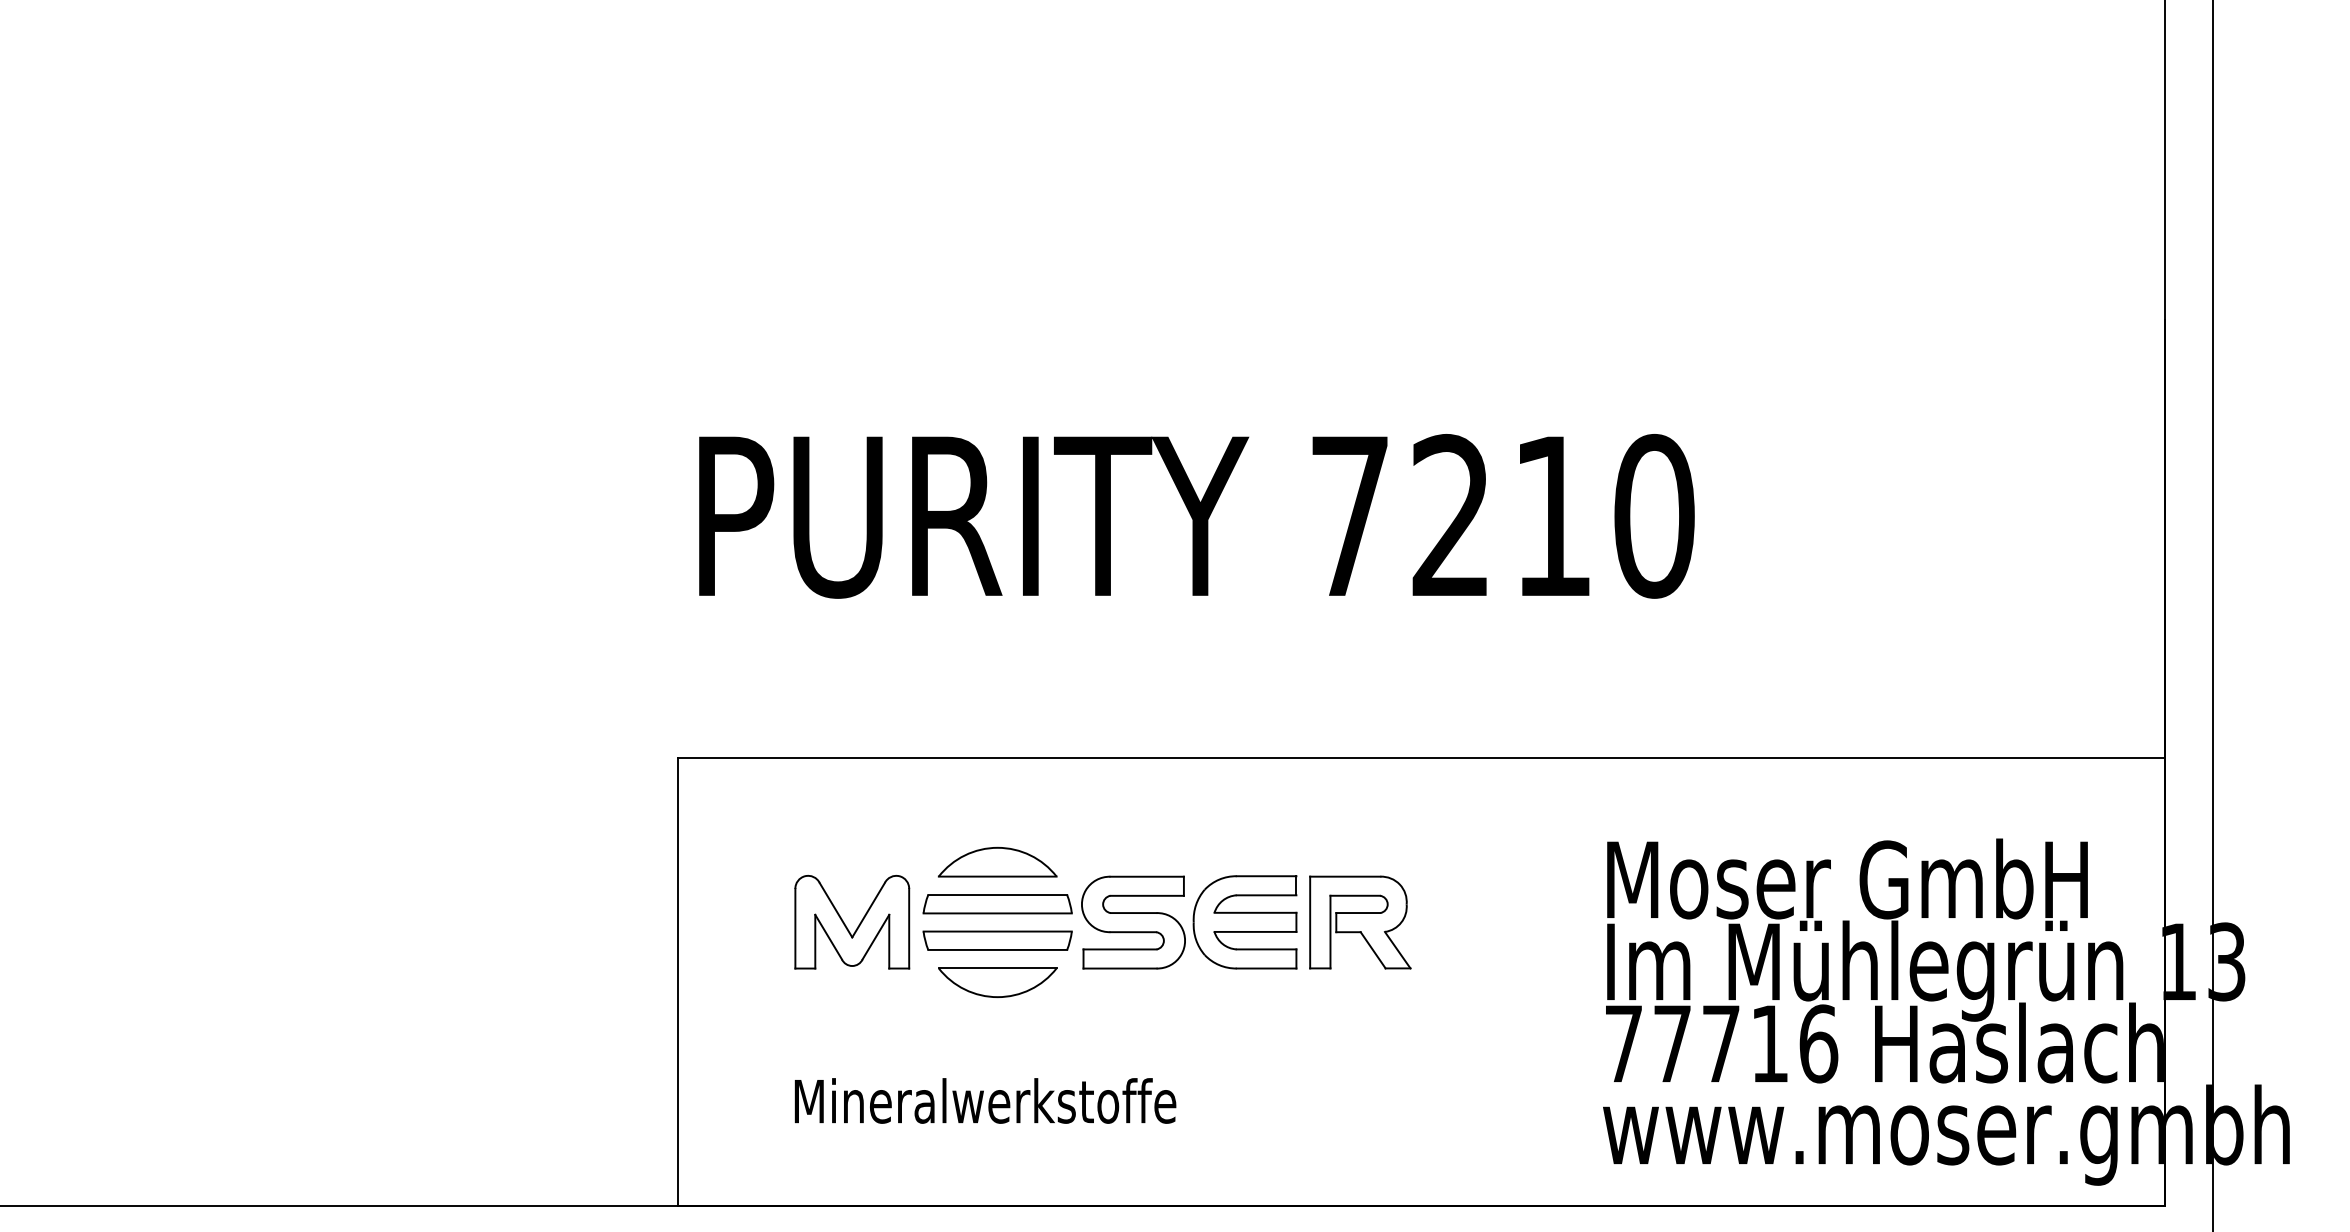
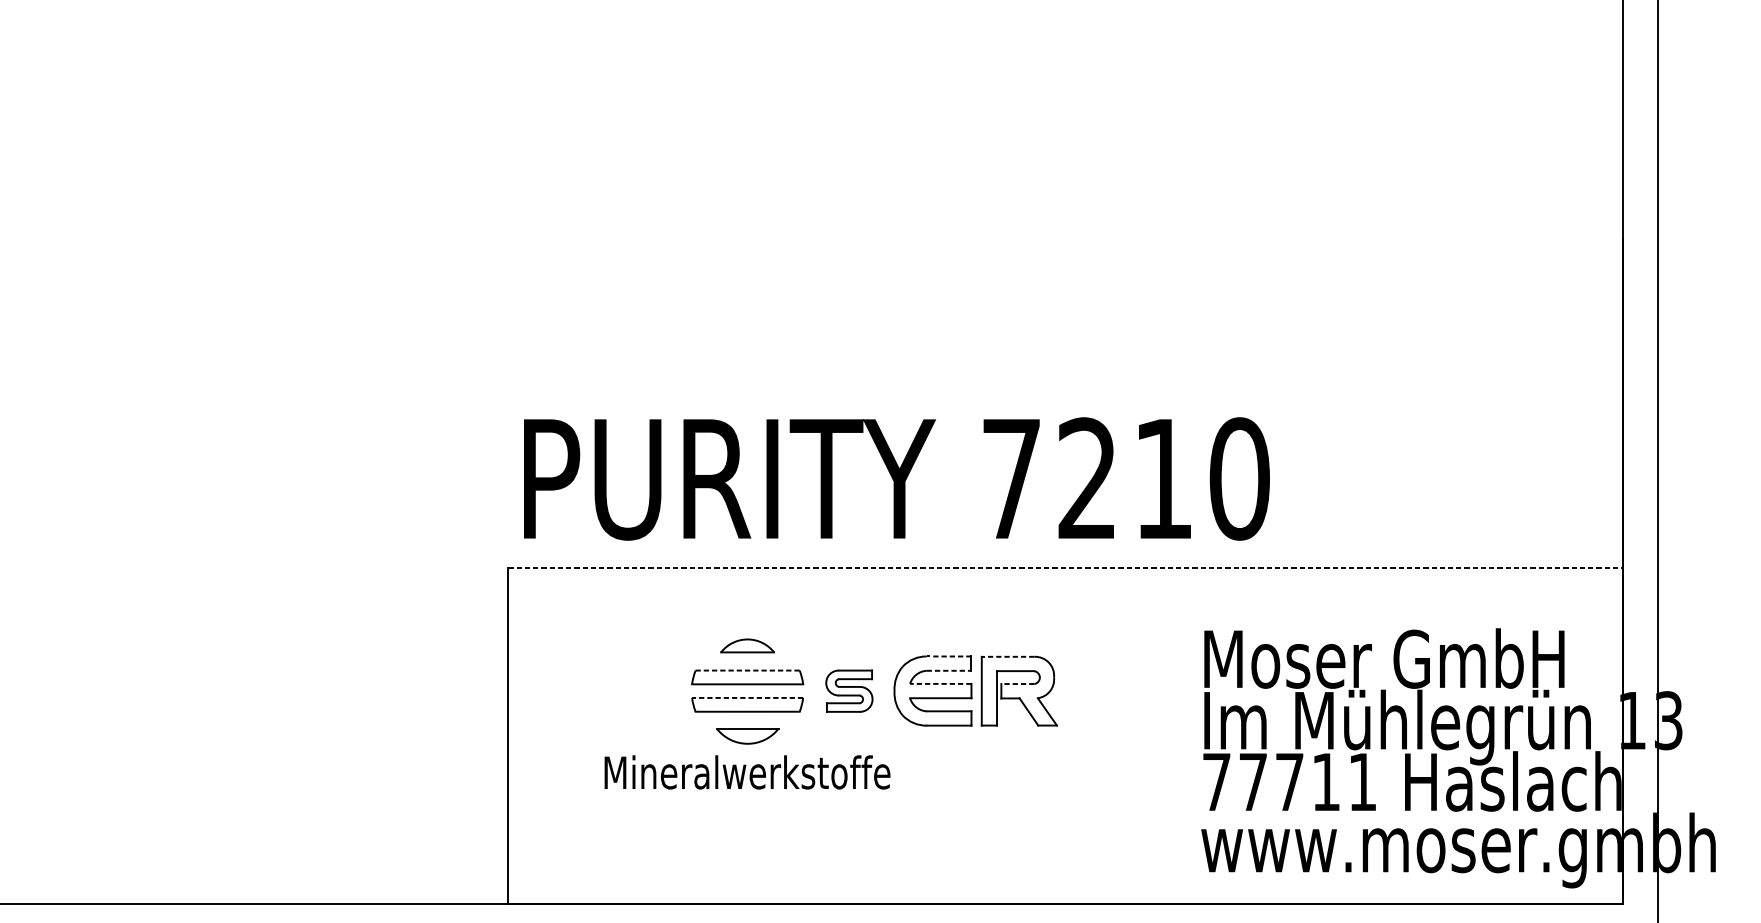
text: (1196, 516) -> (896, 479), moved
line: (1421, 757) -> (1065, 567), solid -> dashed
part: (997, 861) -> (747, 645), size x0.6
line: (1266, 876) -> (949, 656), solid -> dashed
line: (1344, 876) -> (1007, 656), solid -> dashed
line: (997, 895) -> (747, 670), solid -> dashed
line: (1266, 895) -> (949, 670), solid -> dashed
line: (1255, 912) -> (940, 683), solid -> dashed
line: (1357, 913) -> (1017, 684), solid -> dashed
part: (1133, 922) -> (849, 691), size x0.6
part: (858, 924) -> (643, 692), removed
line: (997, 931) -> (747, 697), solid -> dashed
part: (997, 982) -> (747, 736), size x0.7
text: (1818, 1043) -> (1362, 781), 77716 -> 77711
text: (985, 1100) -> (747, 772), moved

